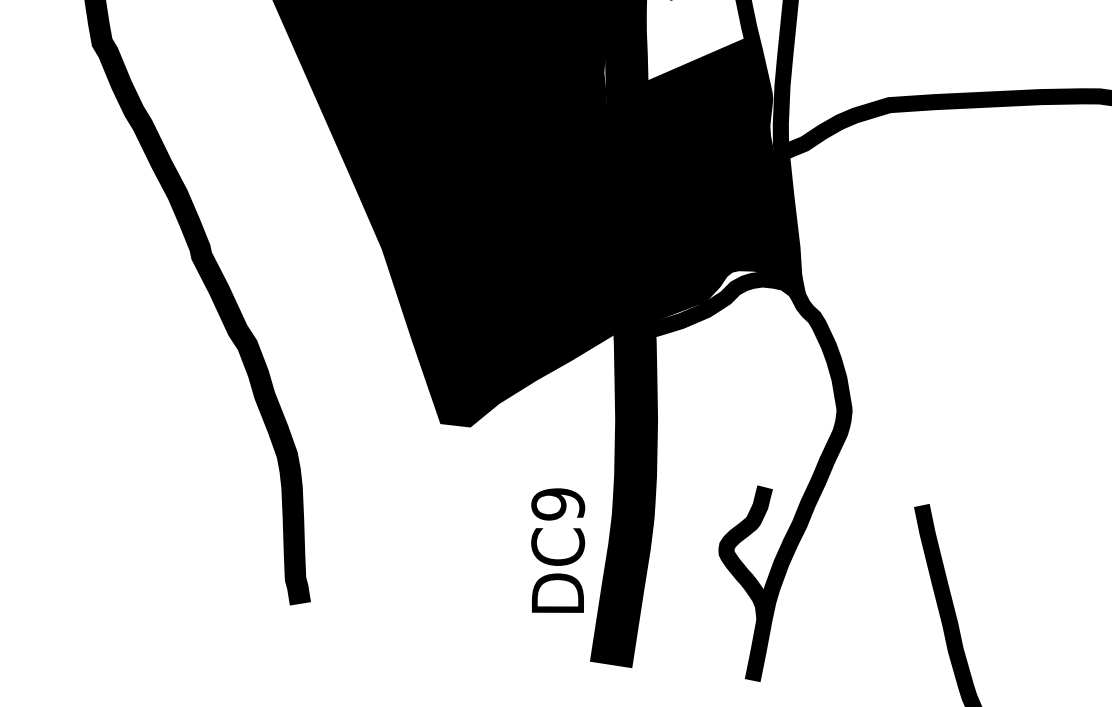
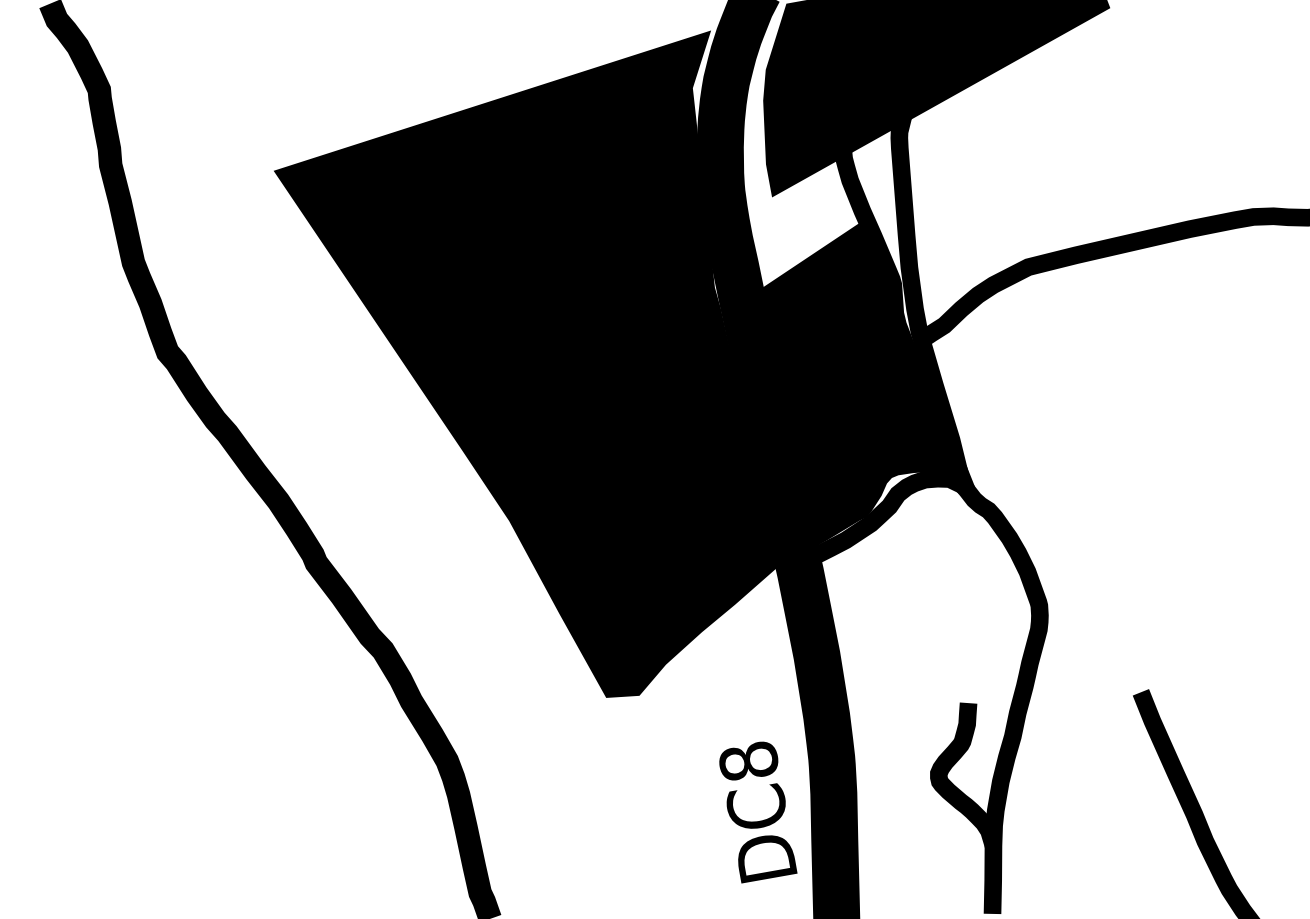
text: (557, 504) -> (748, 761), DC9 -> DC8

